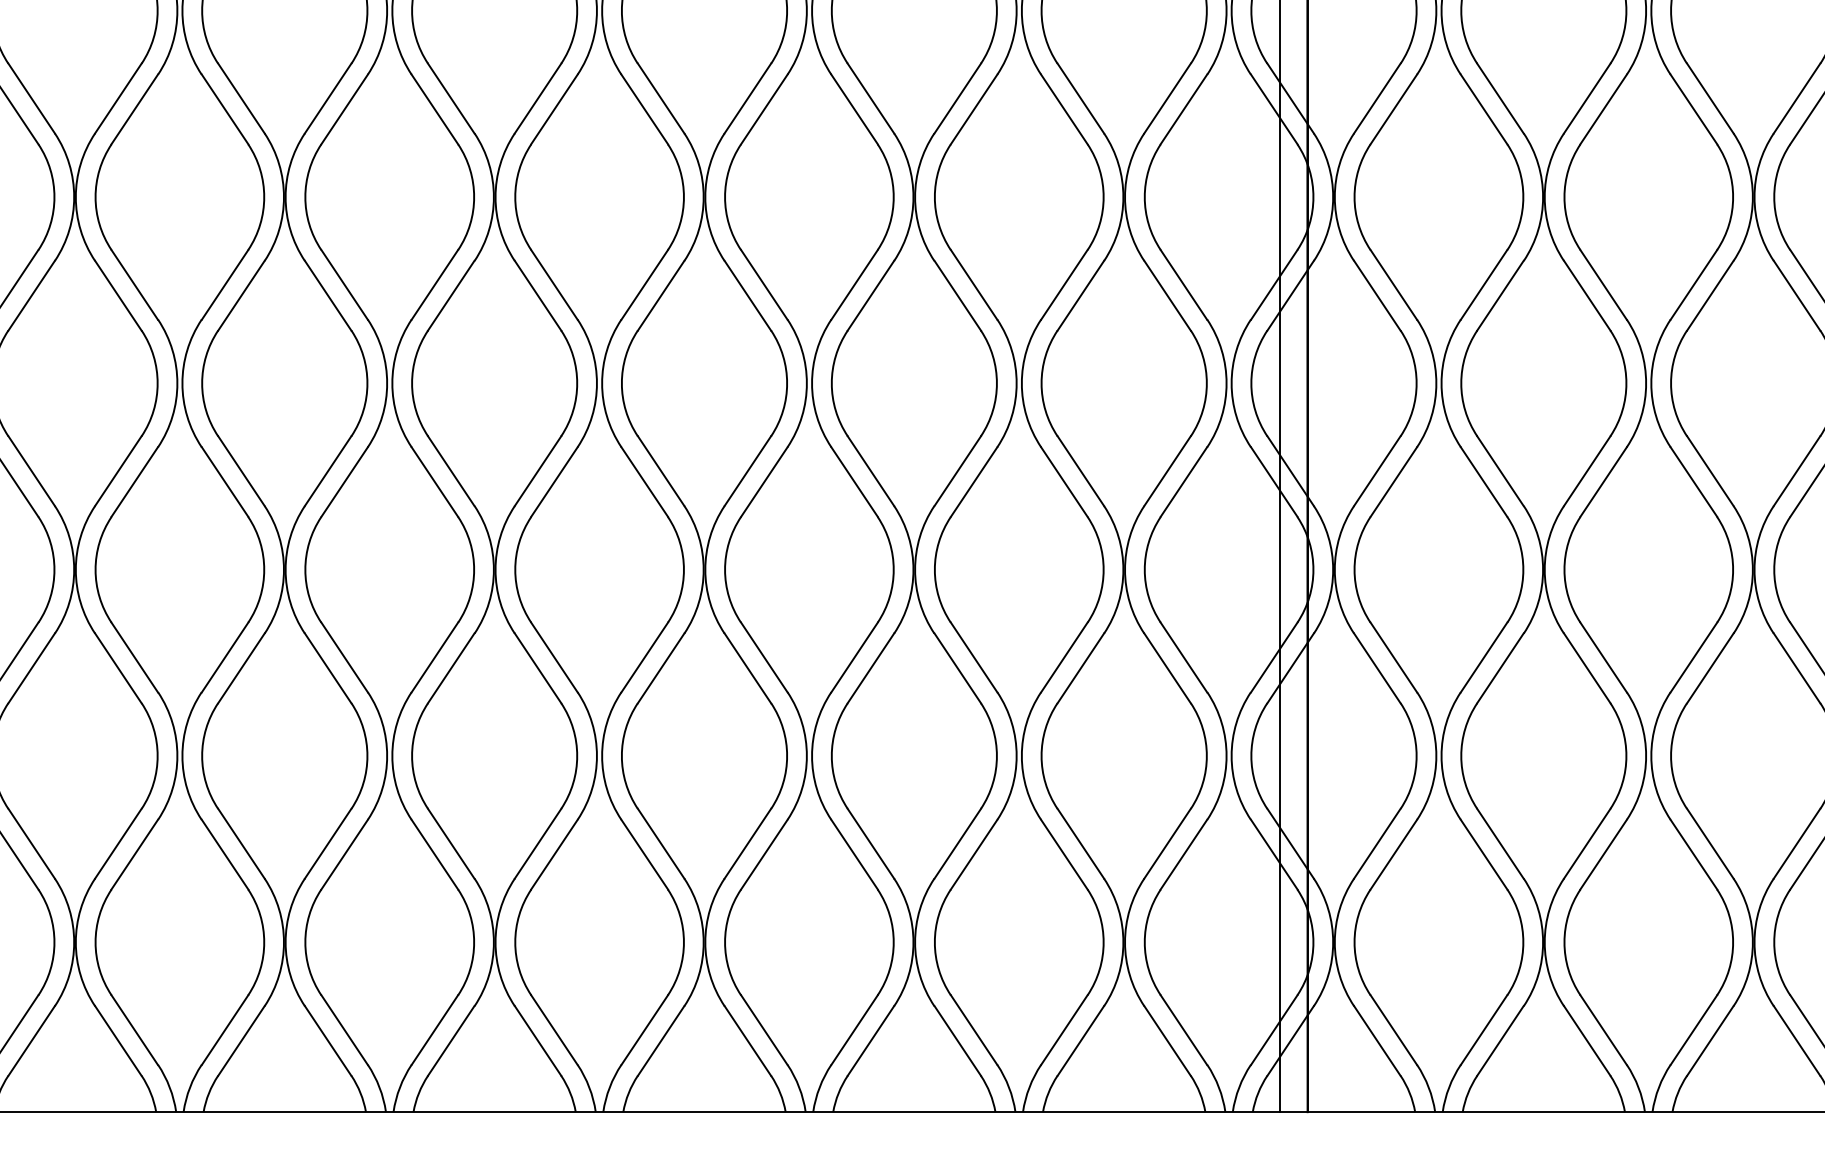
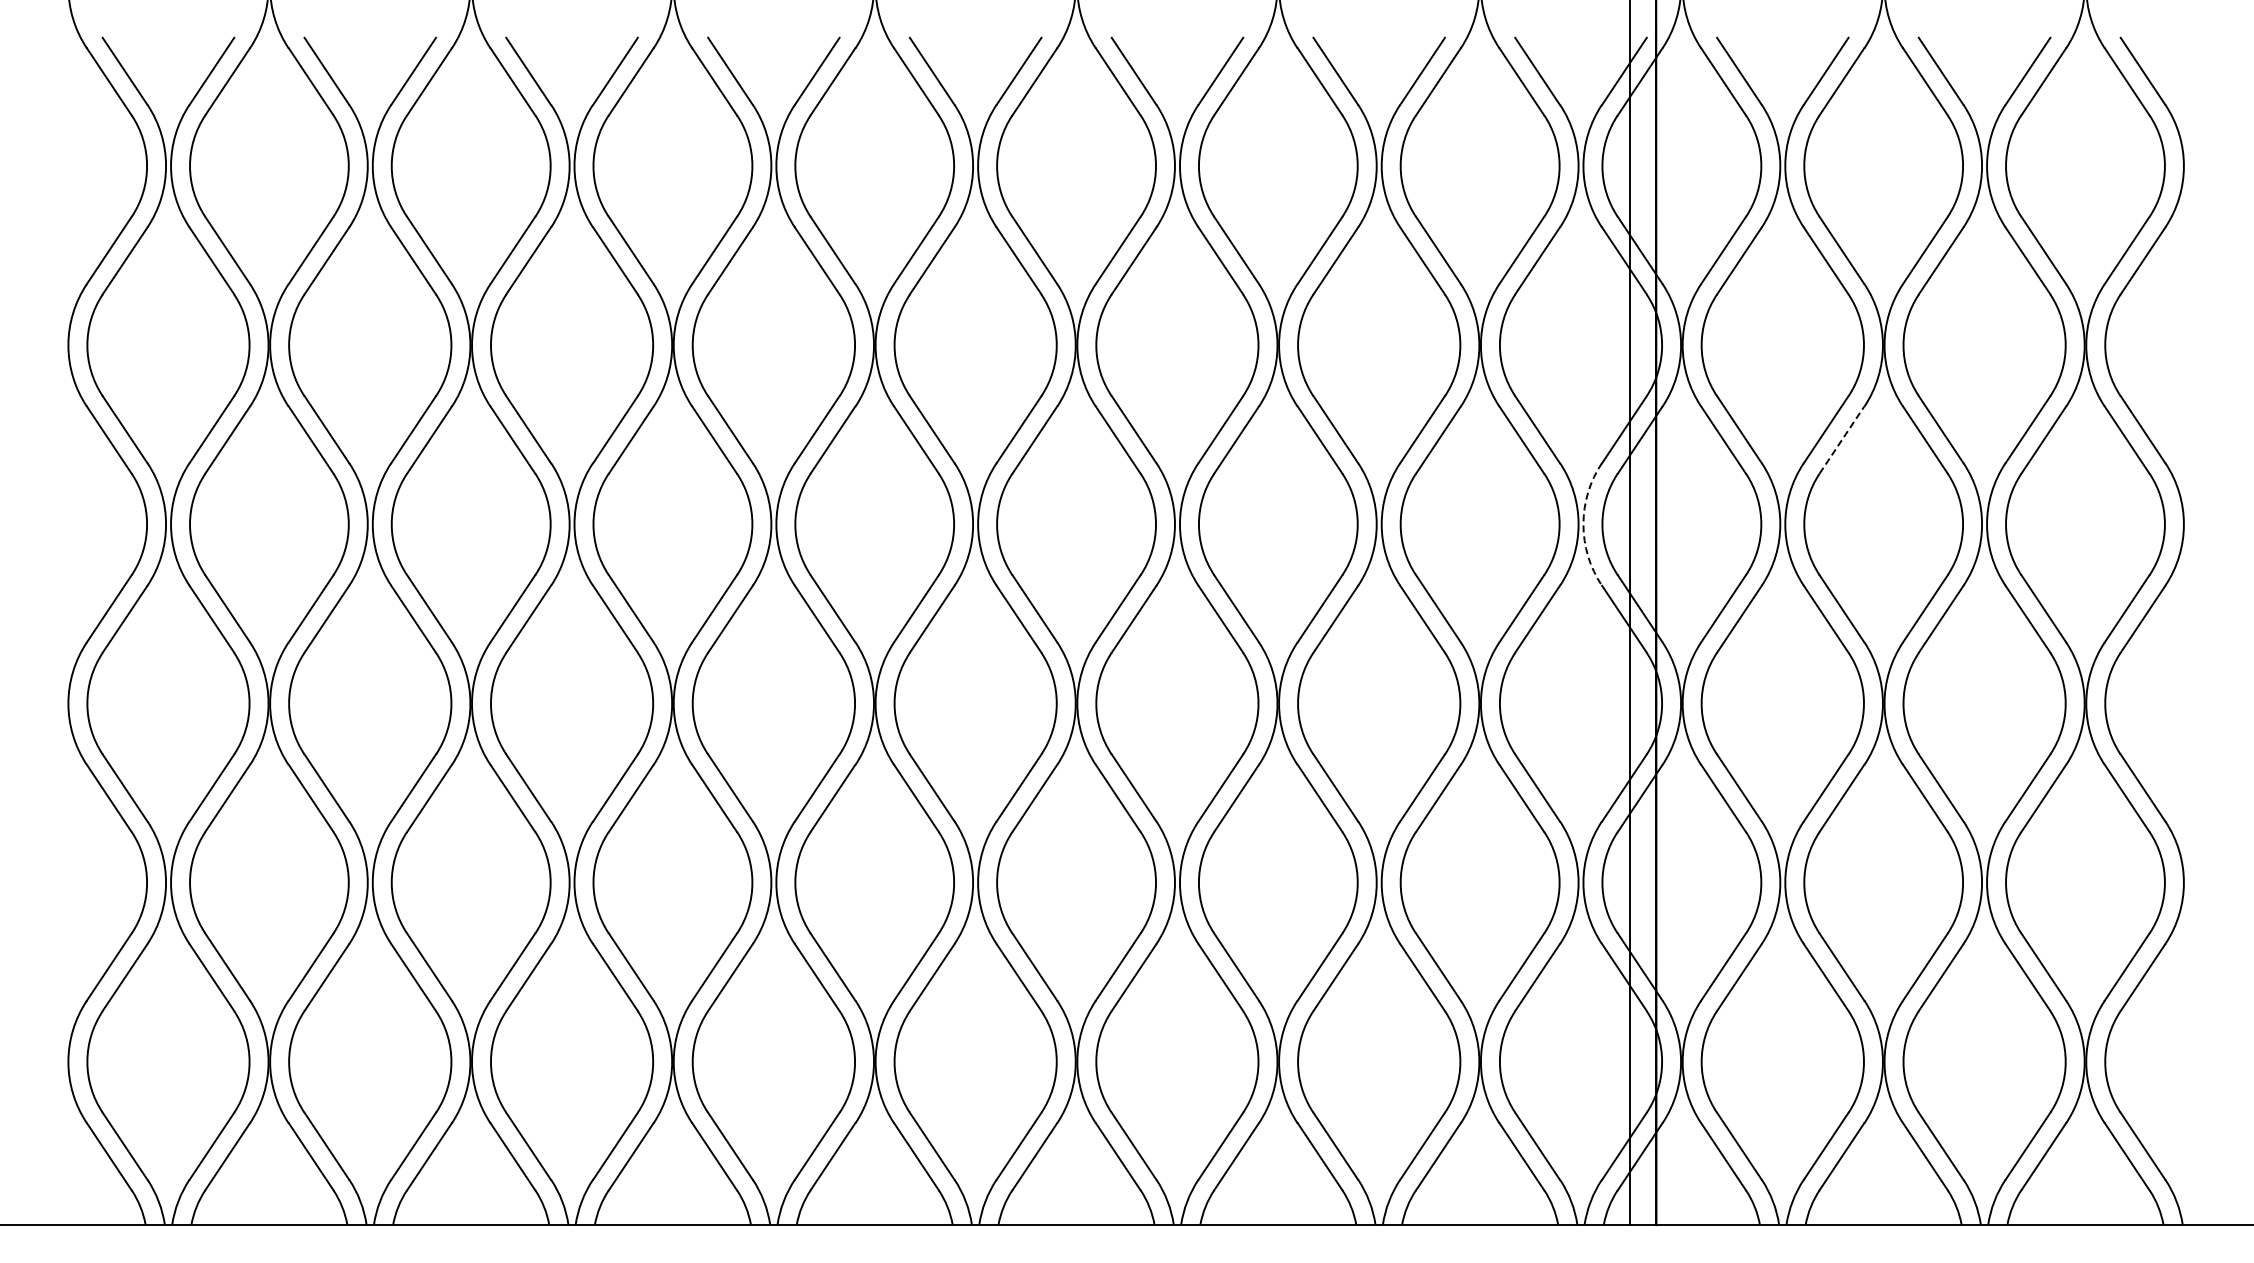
line: (1501, 295) -> (1842, 439), solid -> dashed
arc: (1231, 383) -> (1583, 524), solid -> dashed

